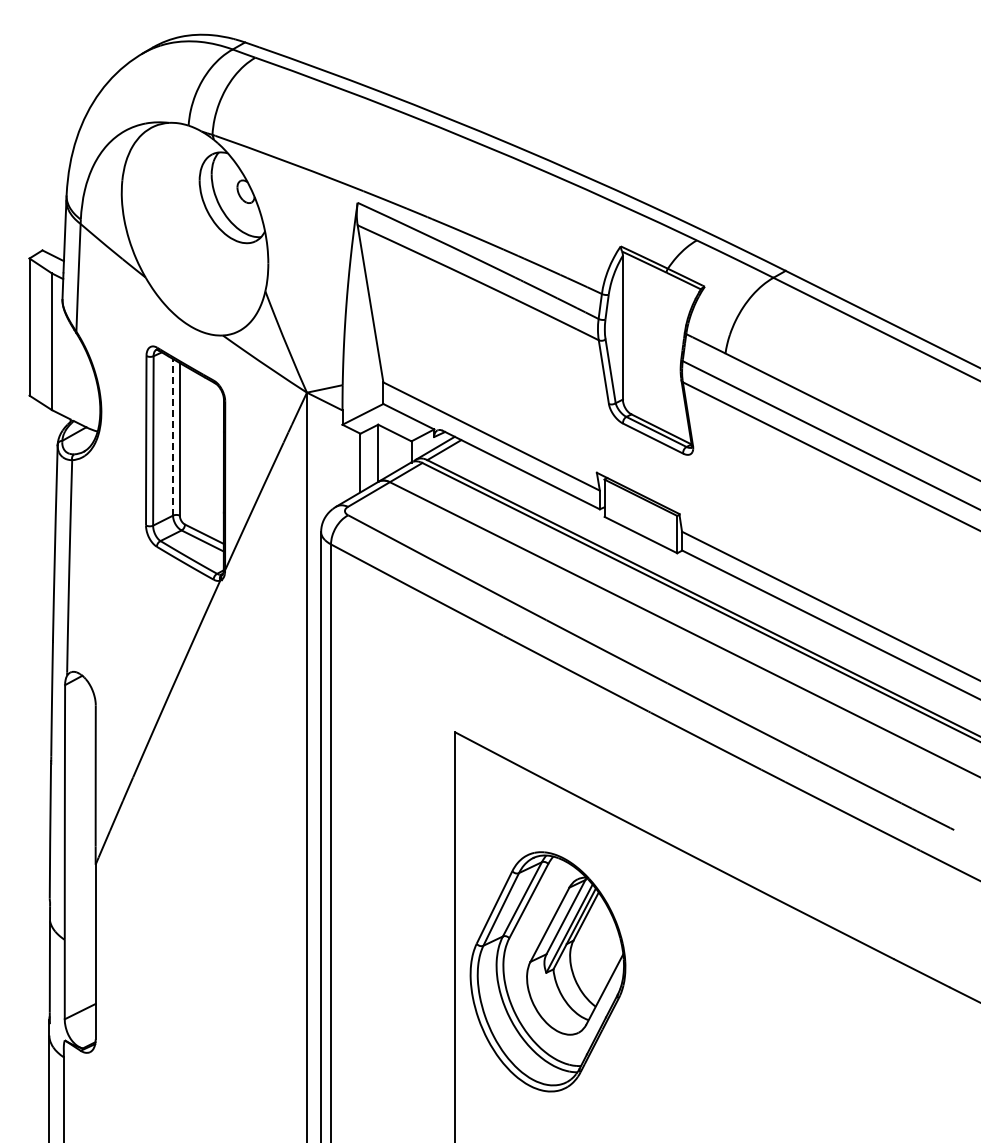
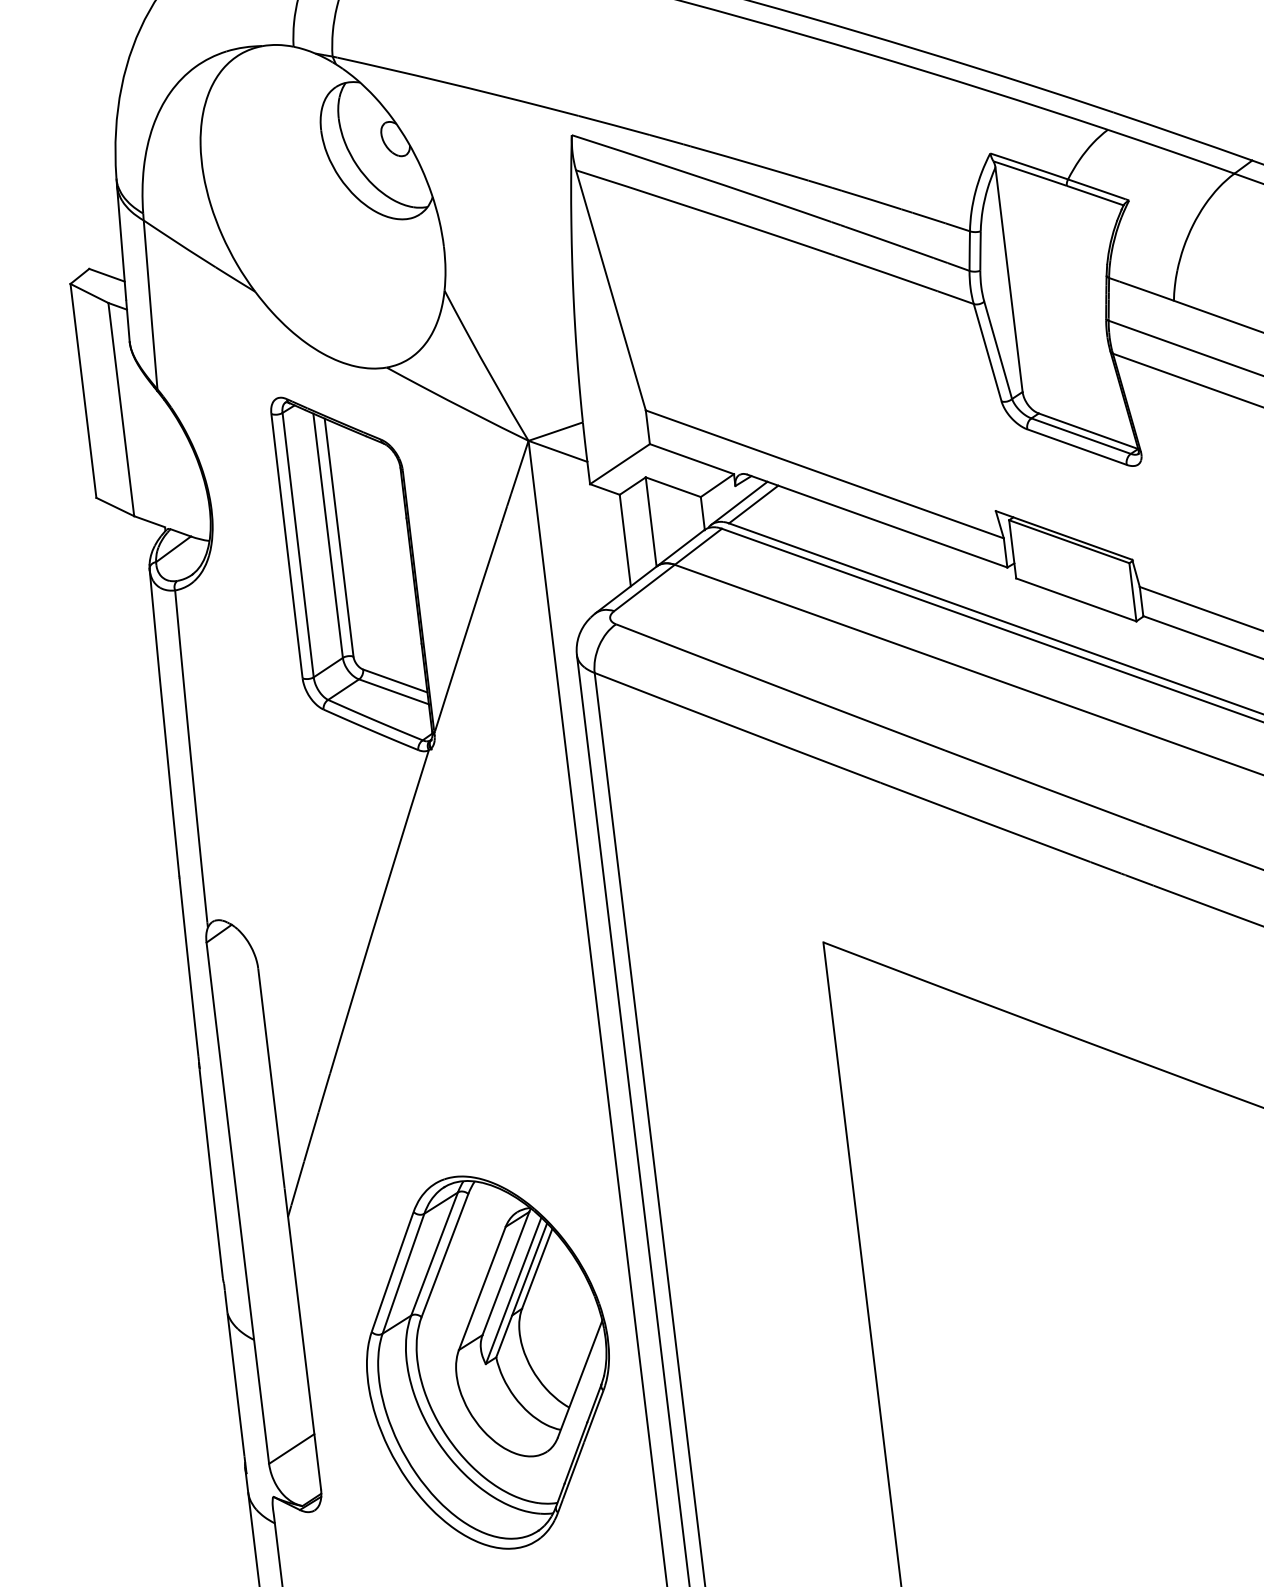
line: (173, 436) -> (328, 534), dashed -> solid
part: (547, 971) -> (487, 1361), moved

